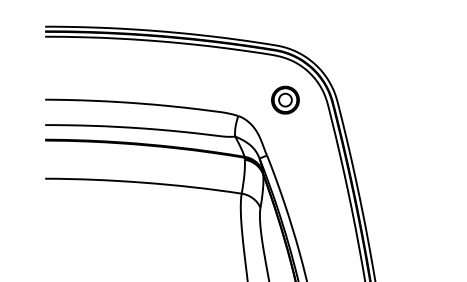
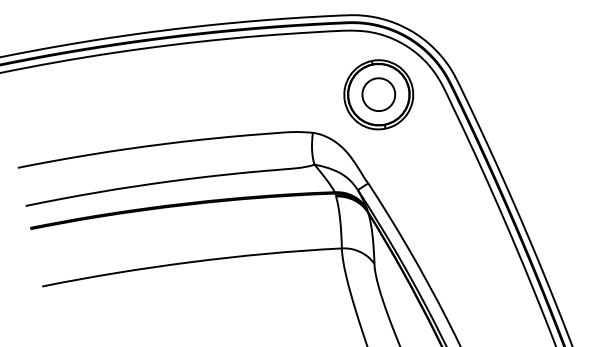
part: (285, 99) -> (378, 93), size x1.67

